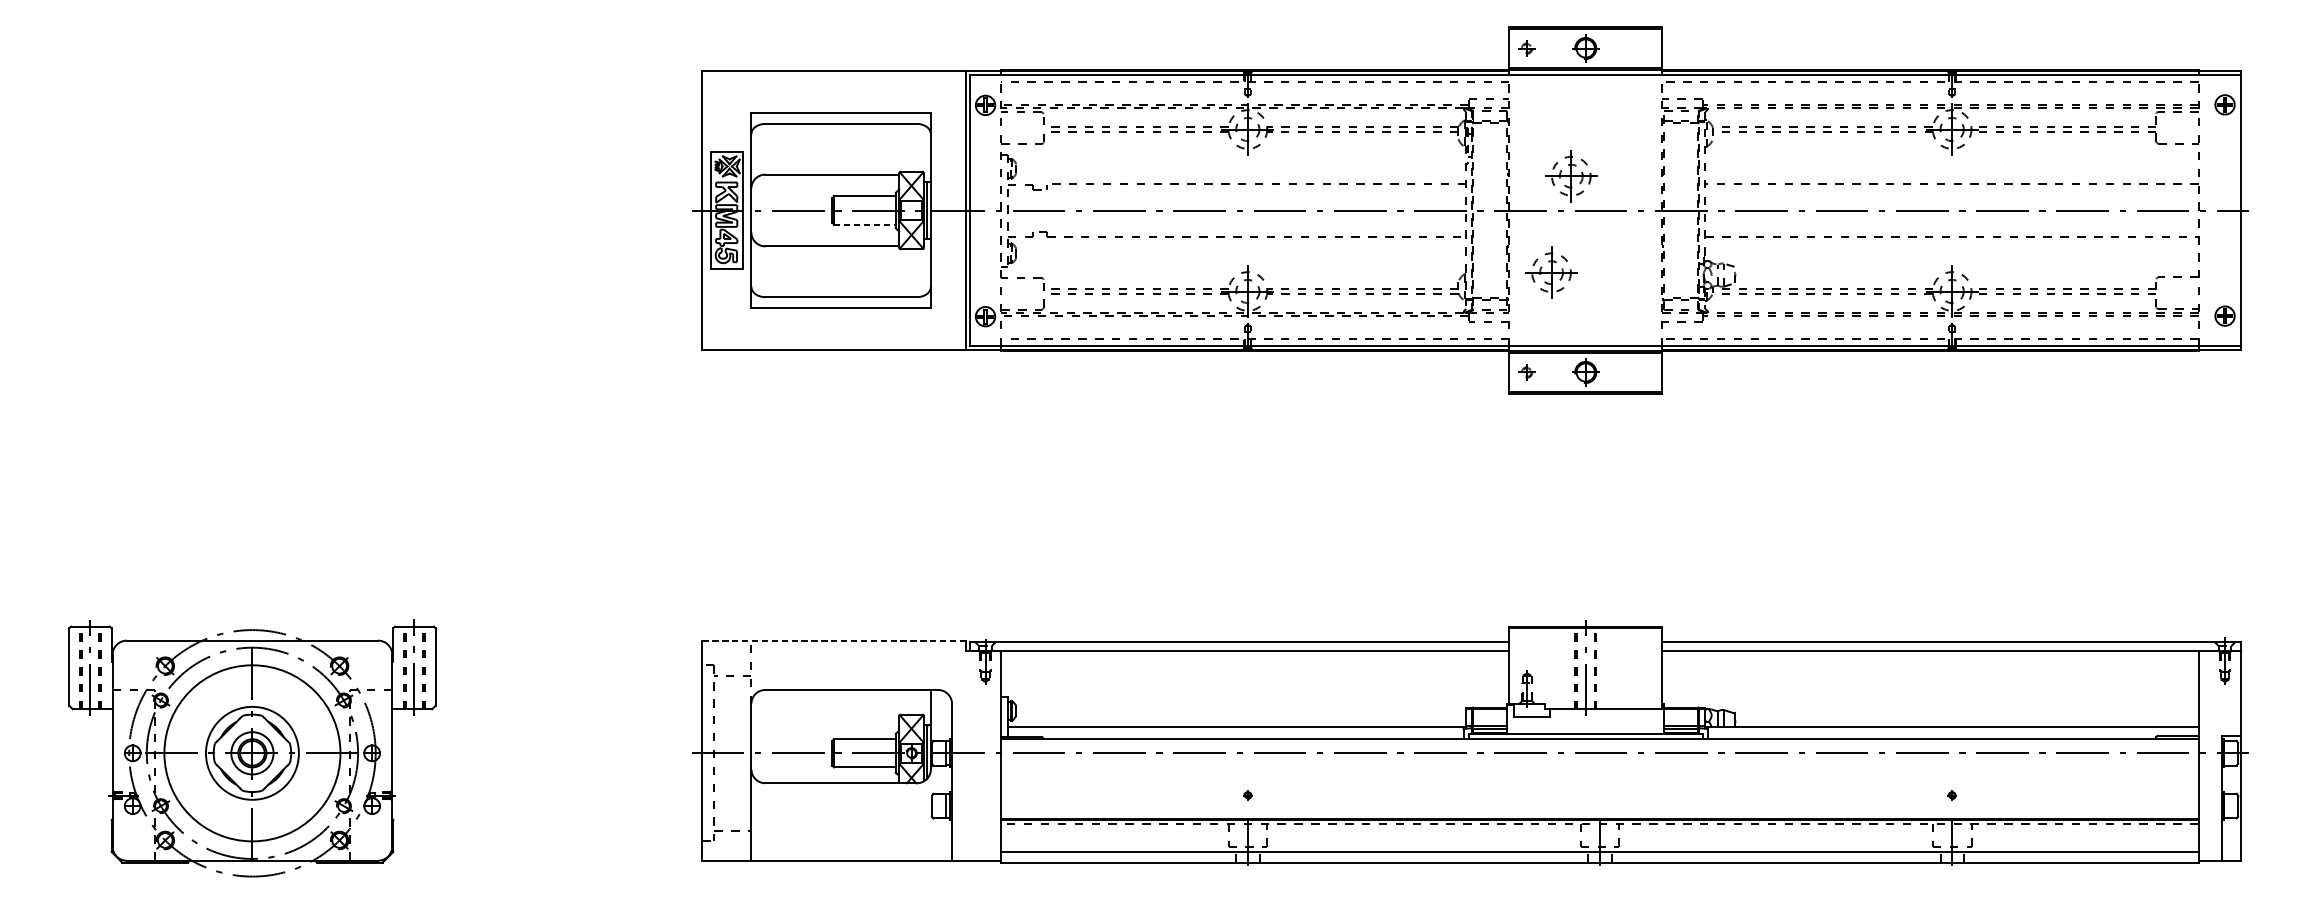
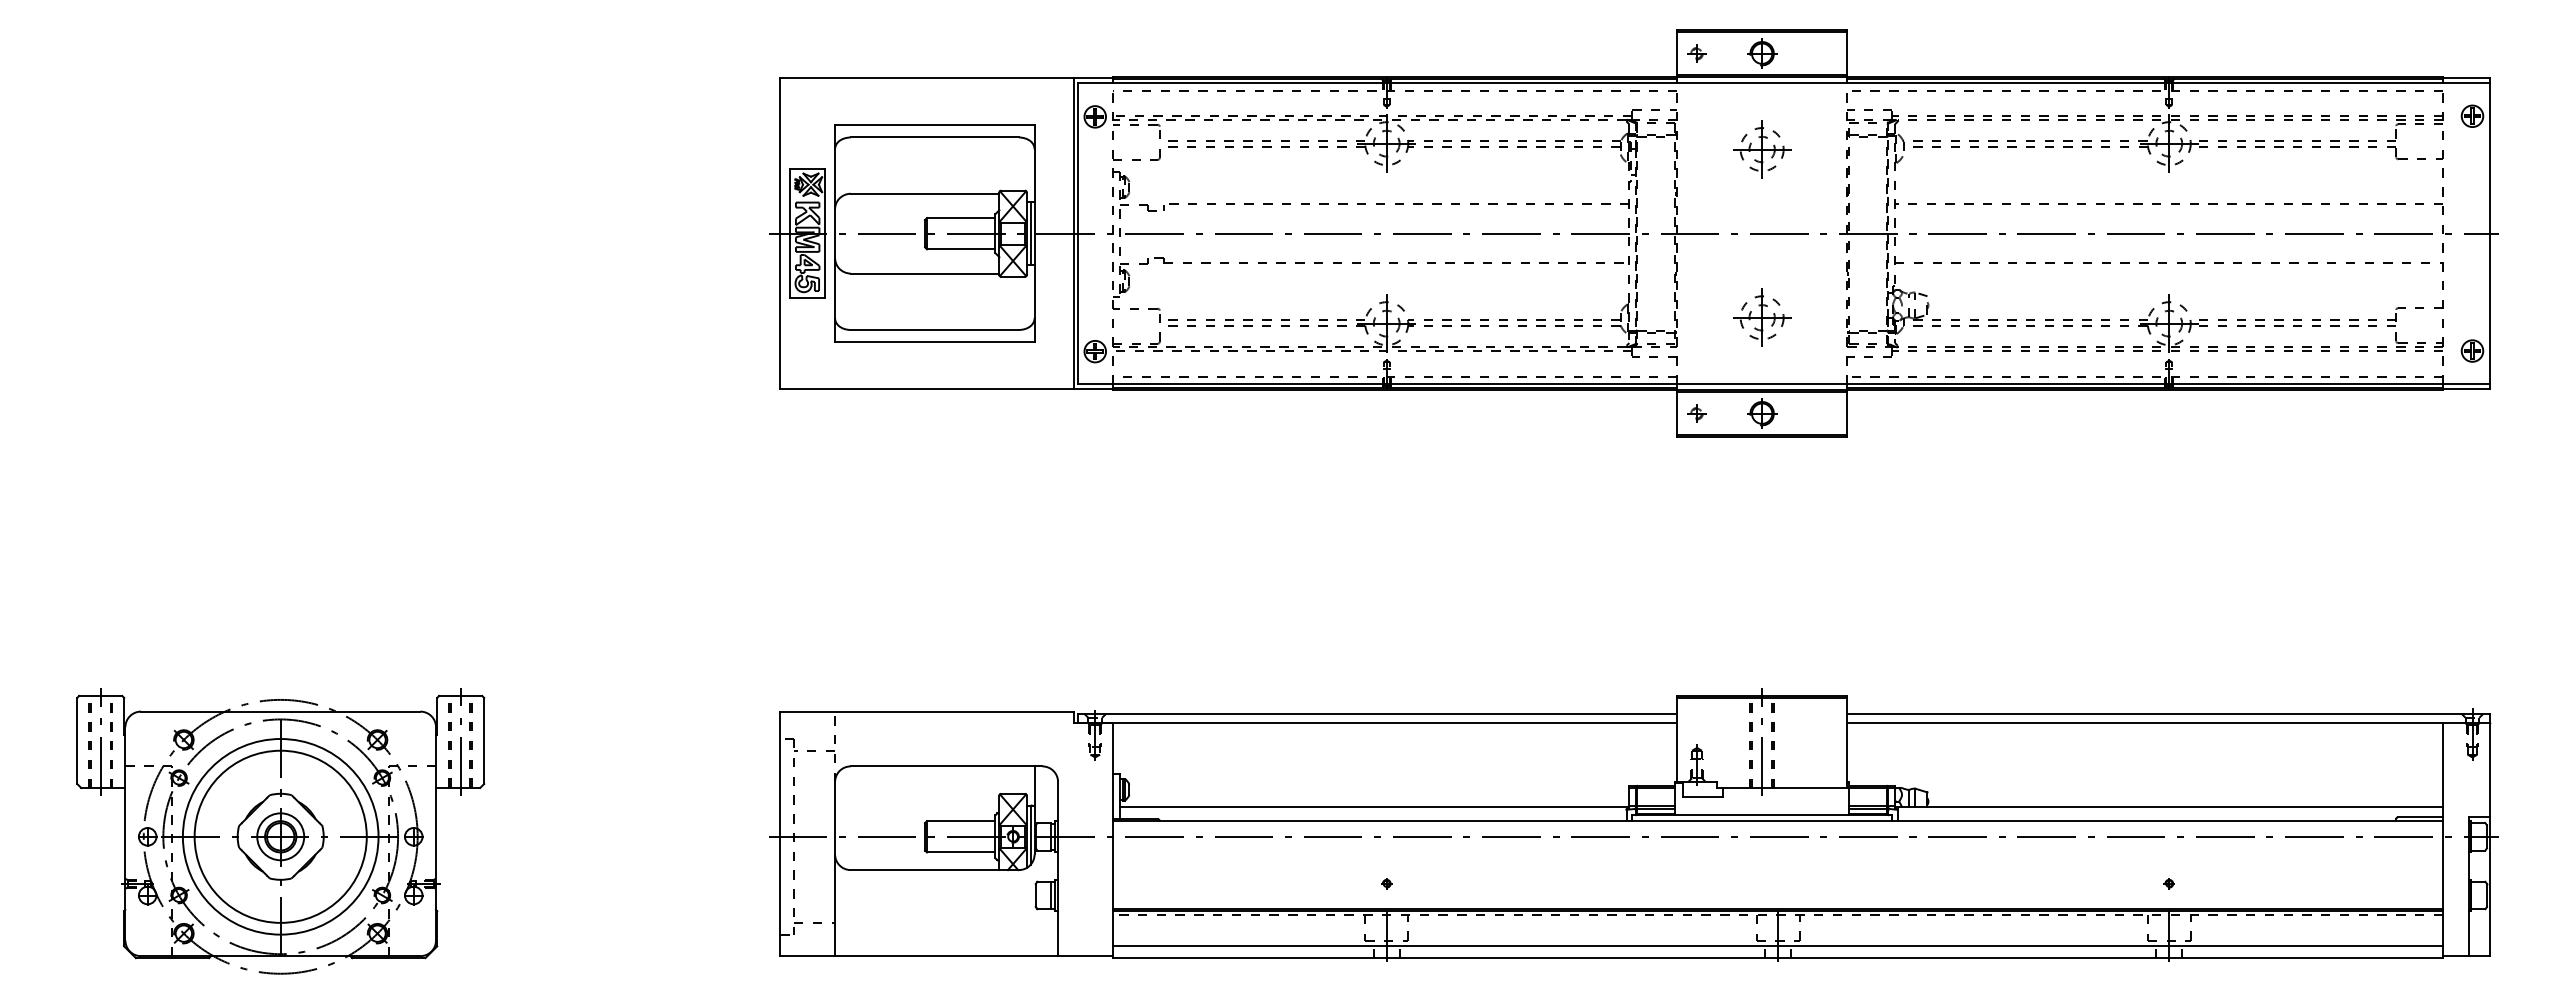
part: (1571, 176) -> (1762, 149), moved
line: (865, 224) -> (961, 249), dashed -> solid
part: (1551, 272) -> (1762, 317), moved
line: (834, 640) -> (927, 711), dashed -> solid
circle: (252, 753) -> (280, 836), size x1.67

